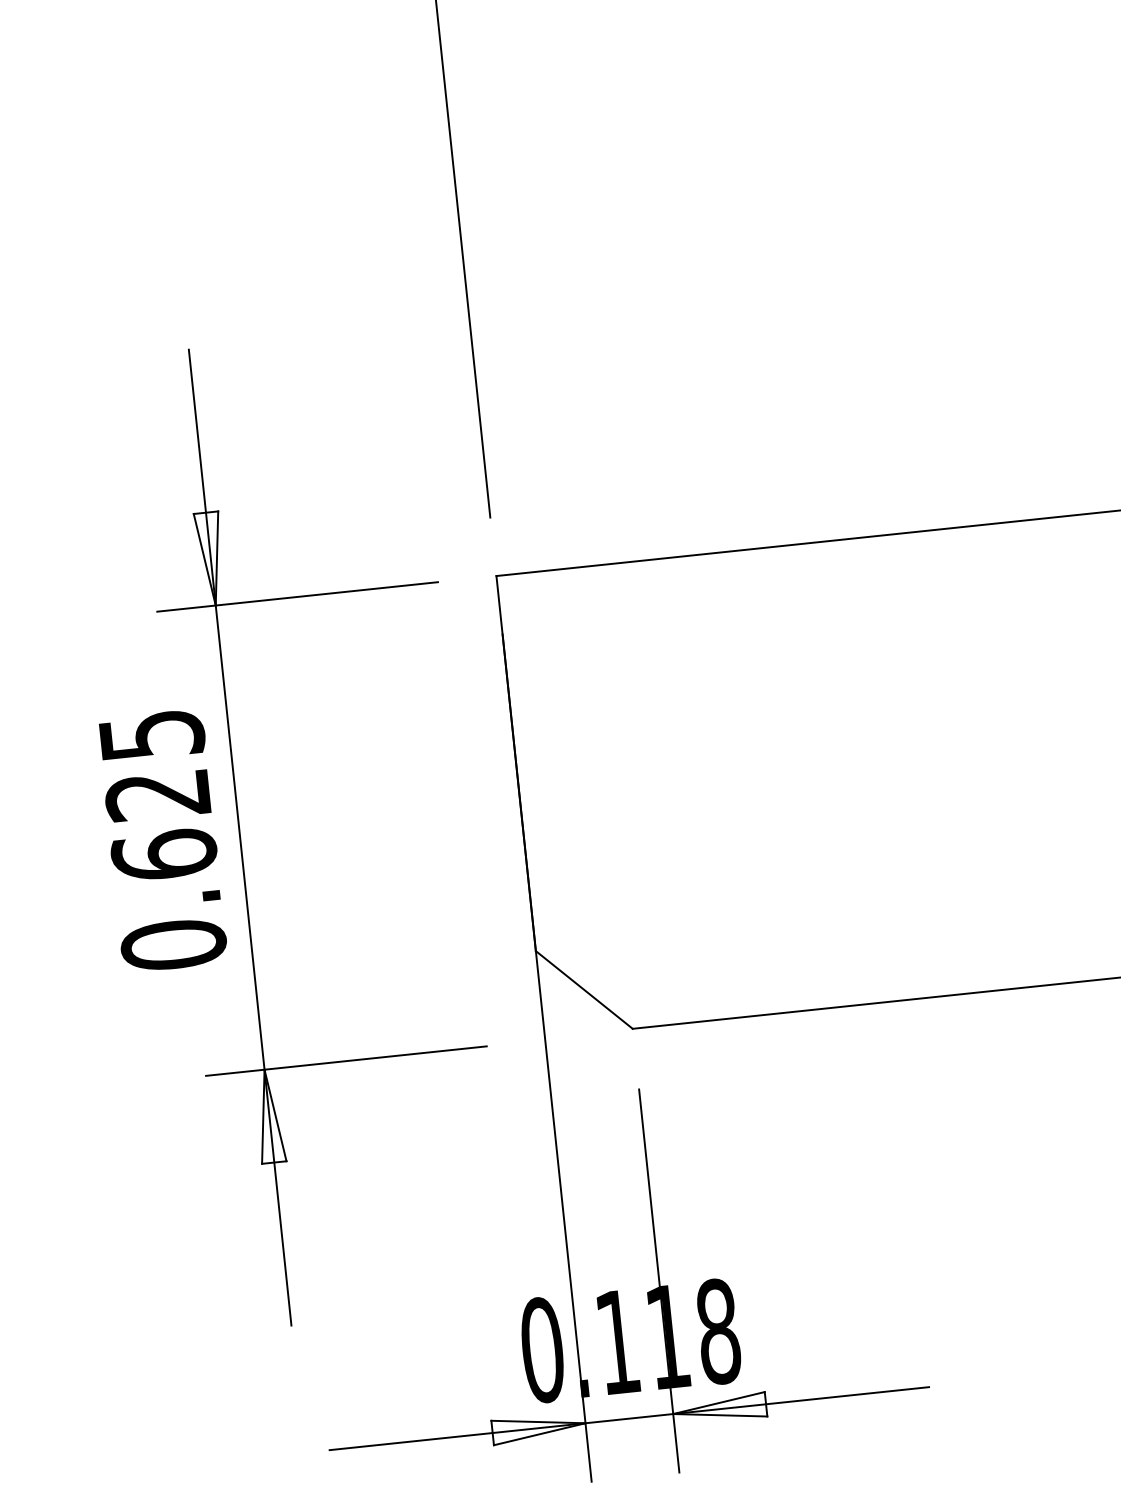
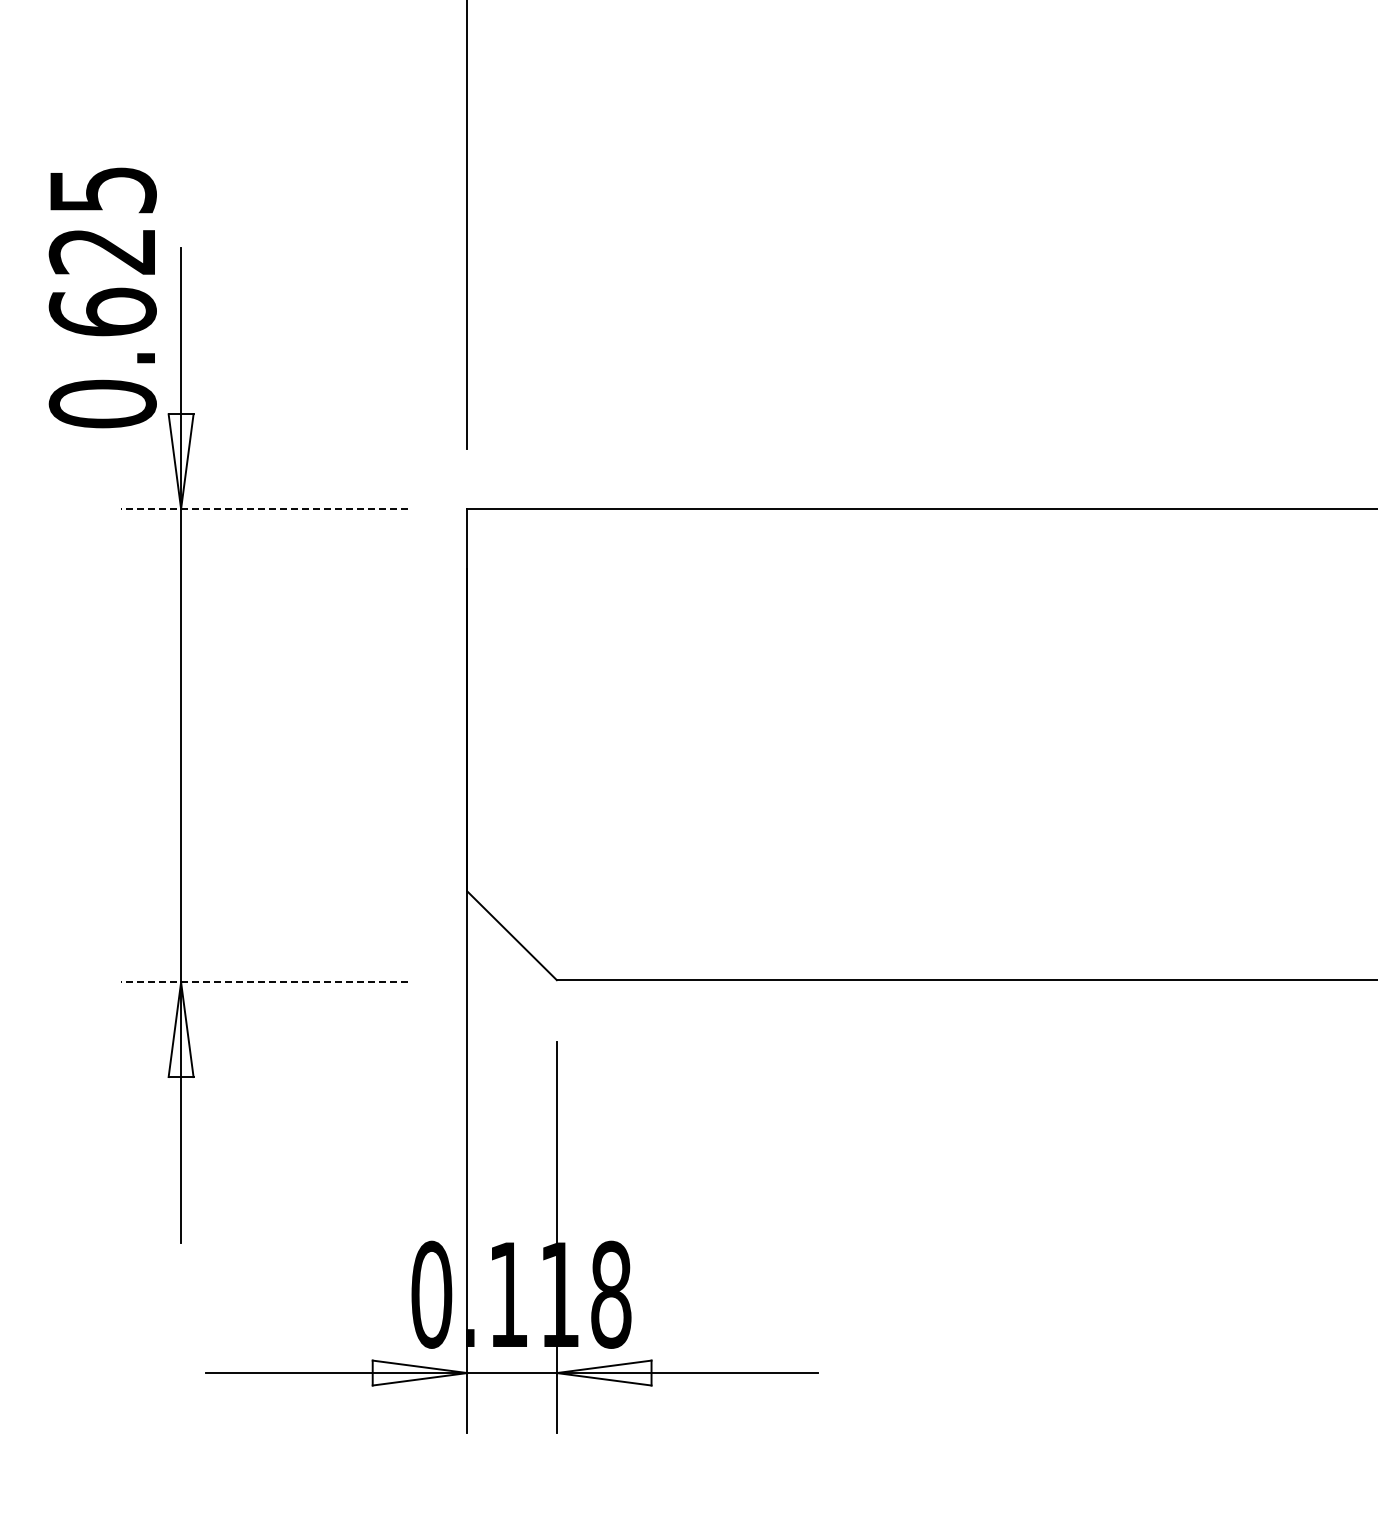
line: (297, 597) -> (264, 509), solid -> dashed
text: (162, 840) -> (102, 297), moved
line: (346, 1061) -> (264, 982), solid -> dashed

